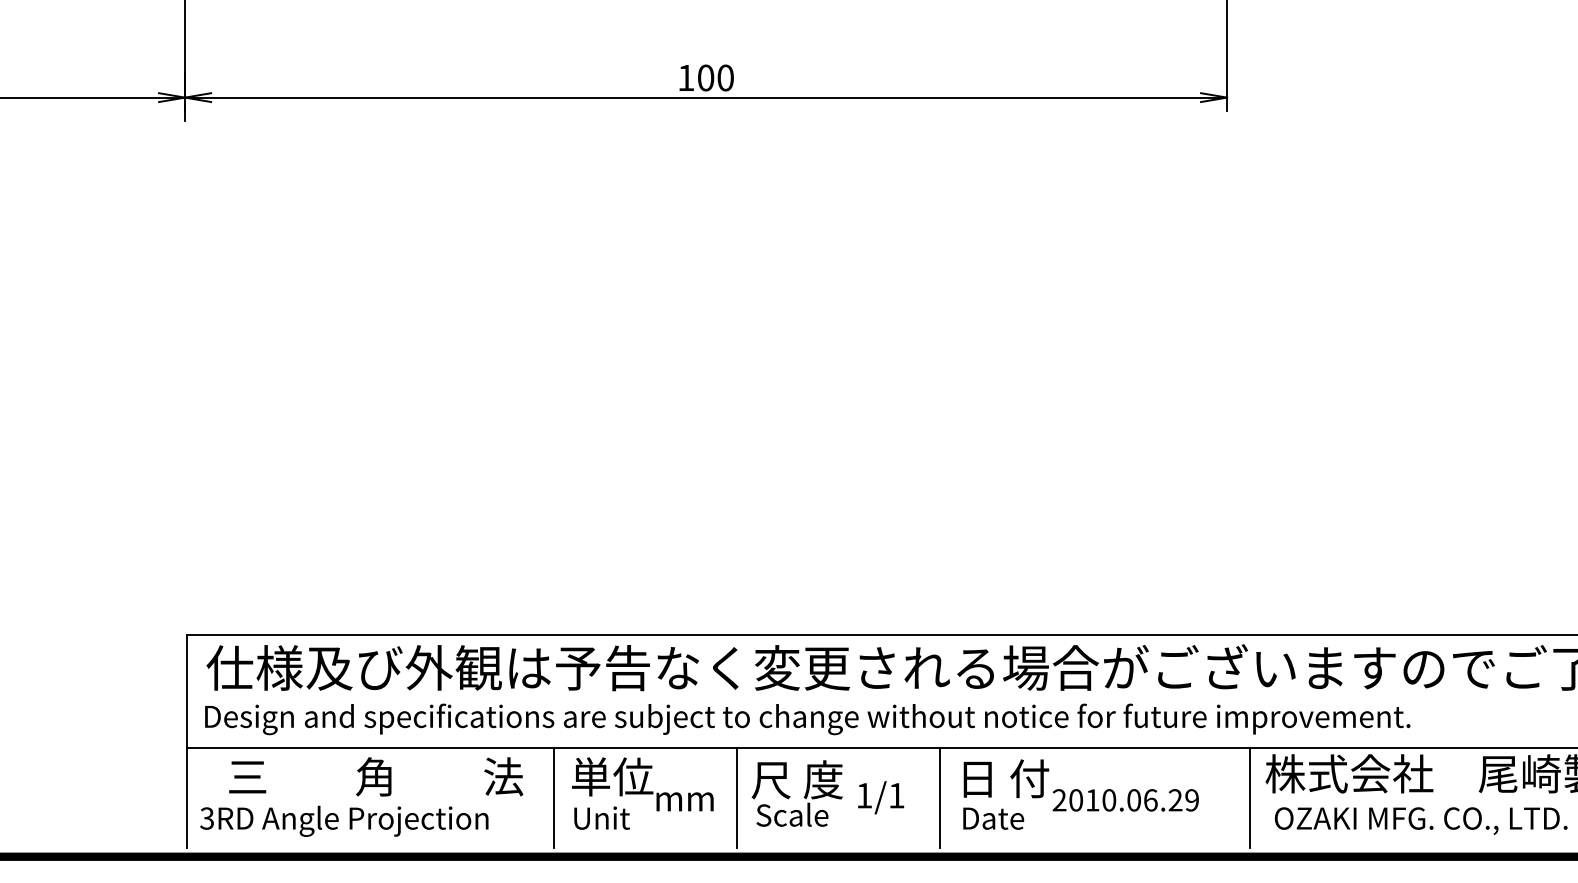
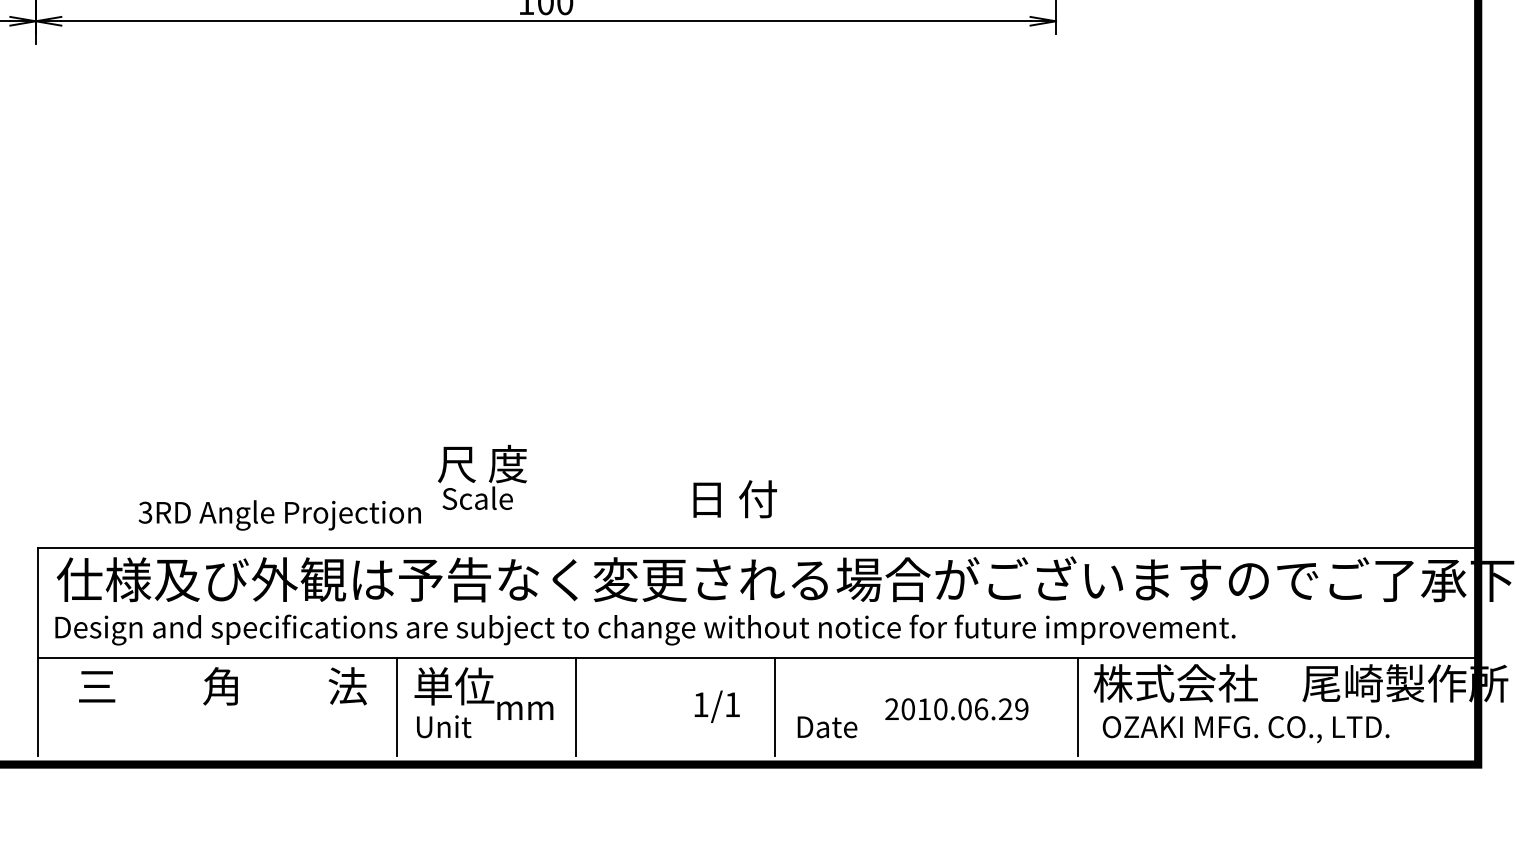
text: (1006, 778) -> (735, 498), moved
text: (796, 793) -> (481, 477), moved
text: (344, 820) -> (280, 514), moved

